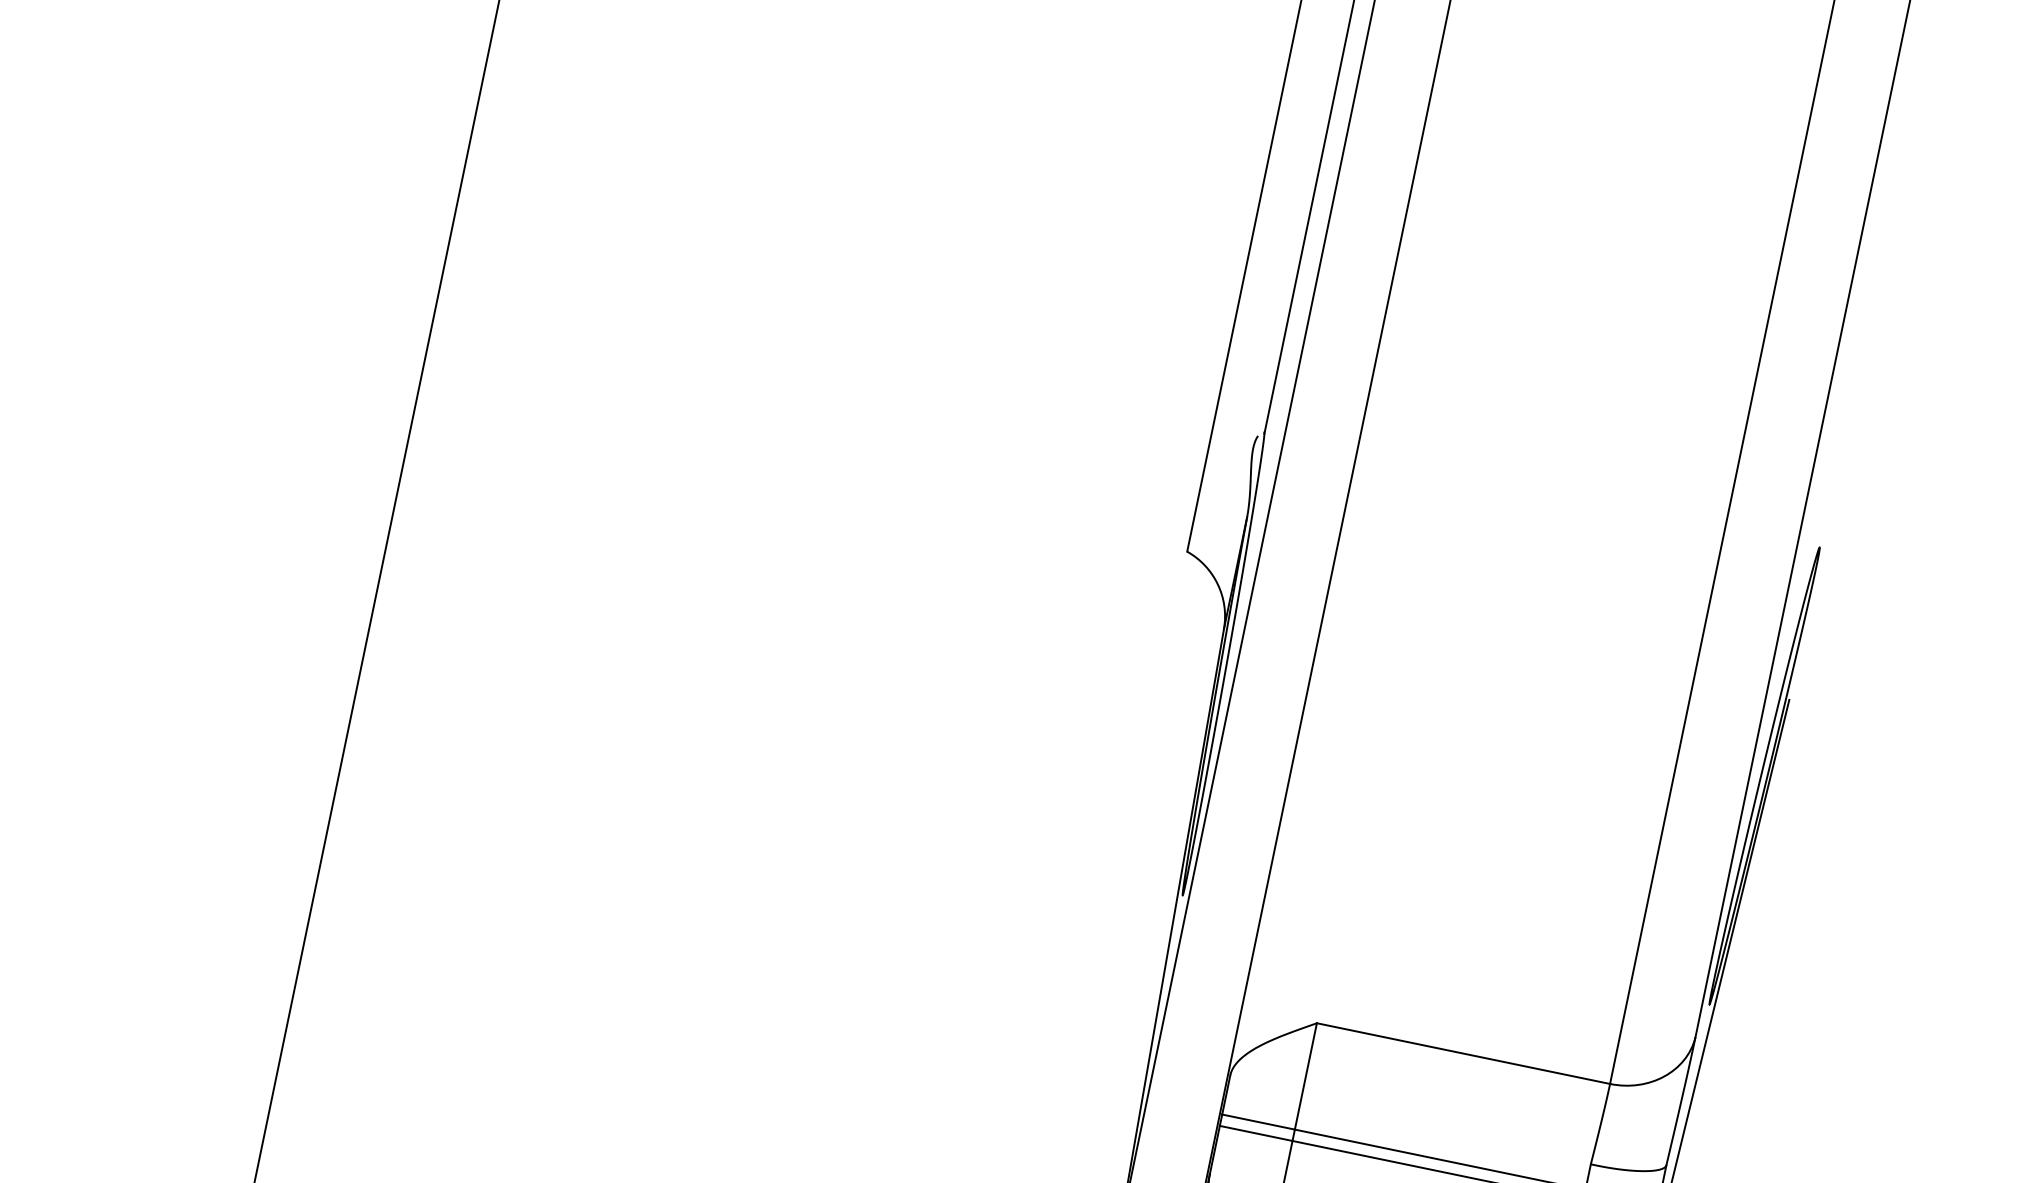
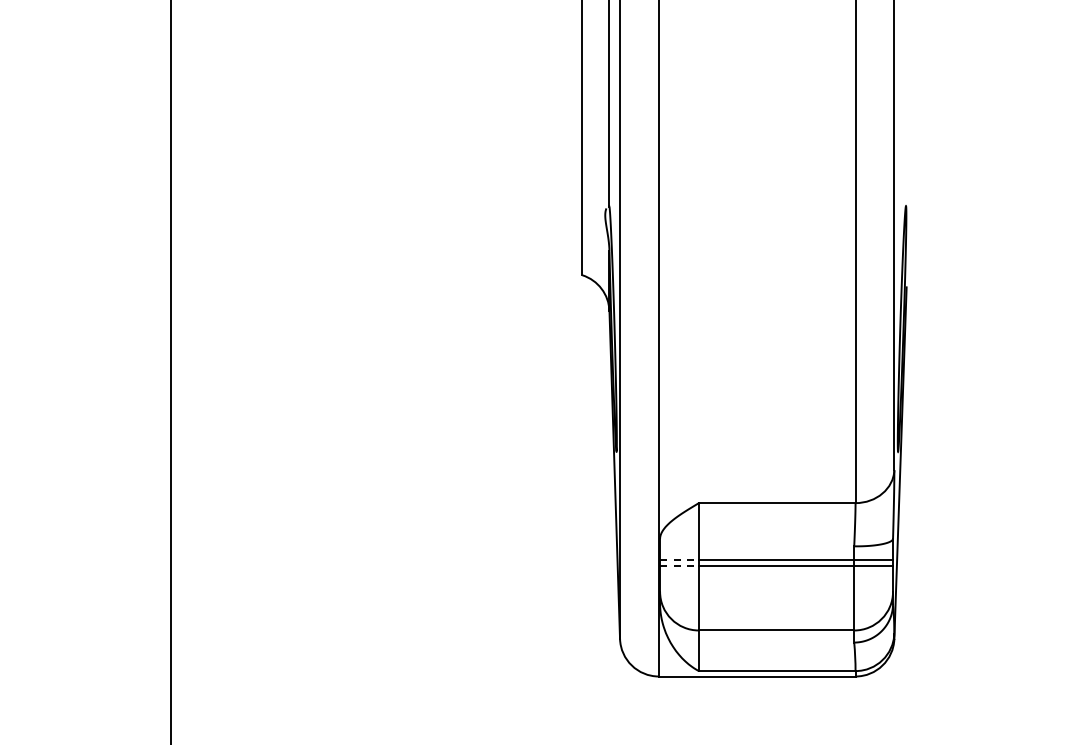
line: (1258, 1121) -> (679, 559), solid -> dashed
line: (1256, 1134) -> (679, 566), solid -> dashed

